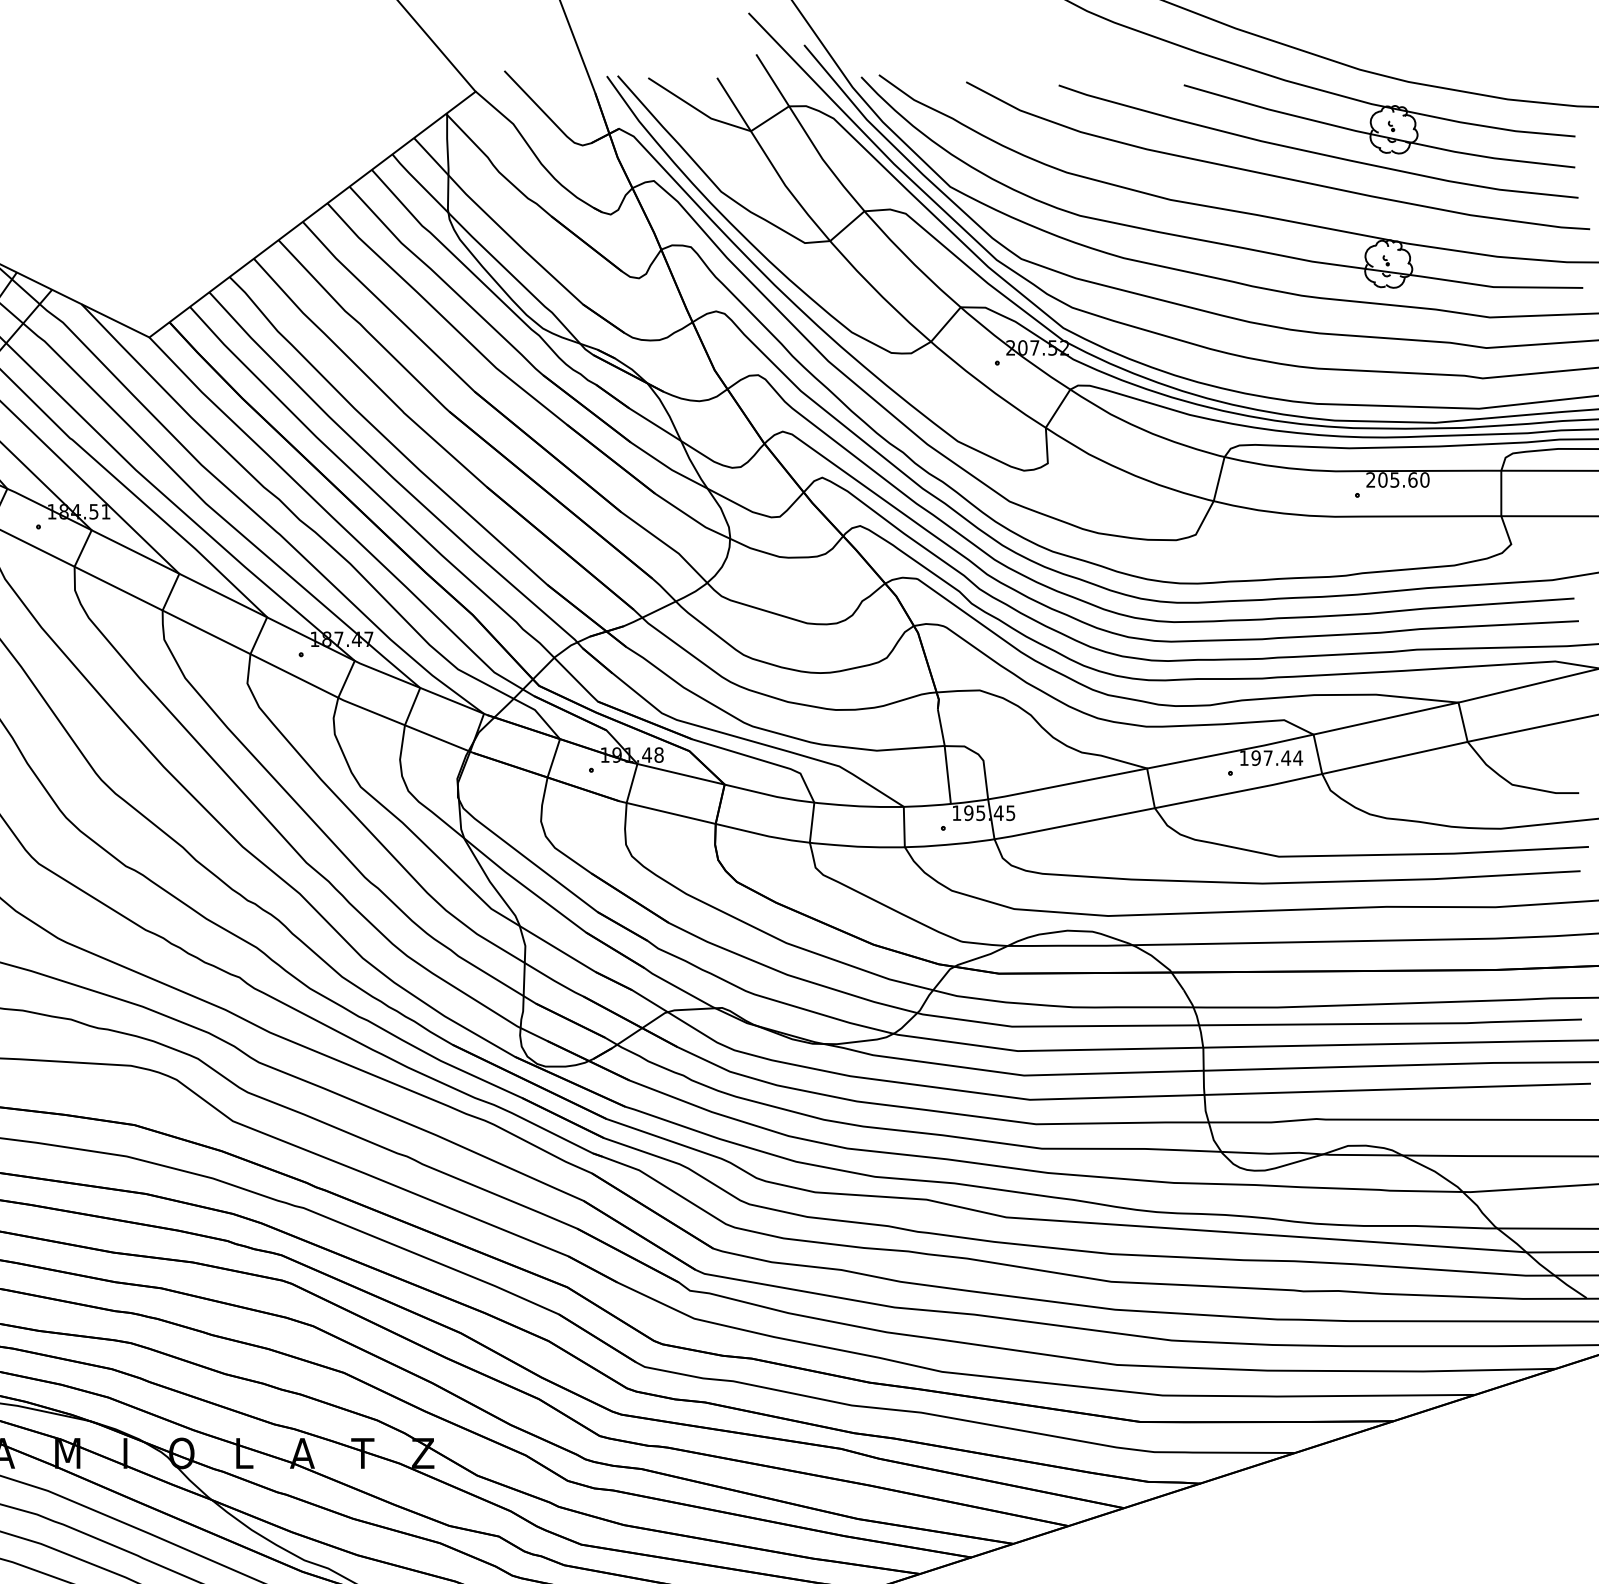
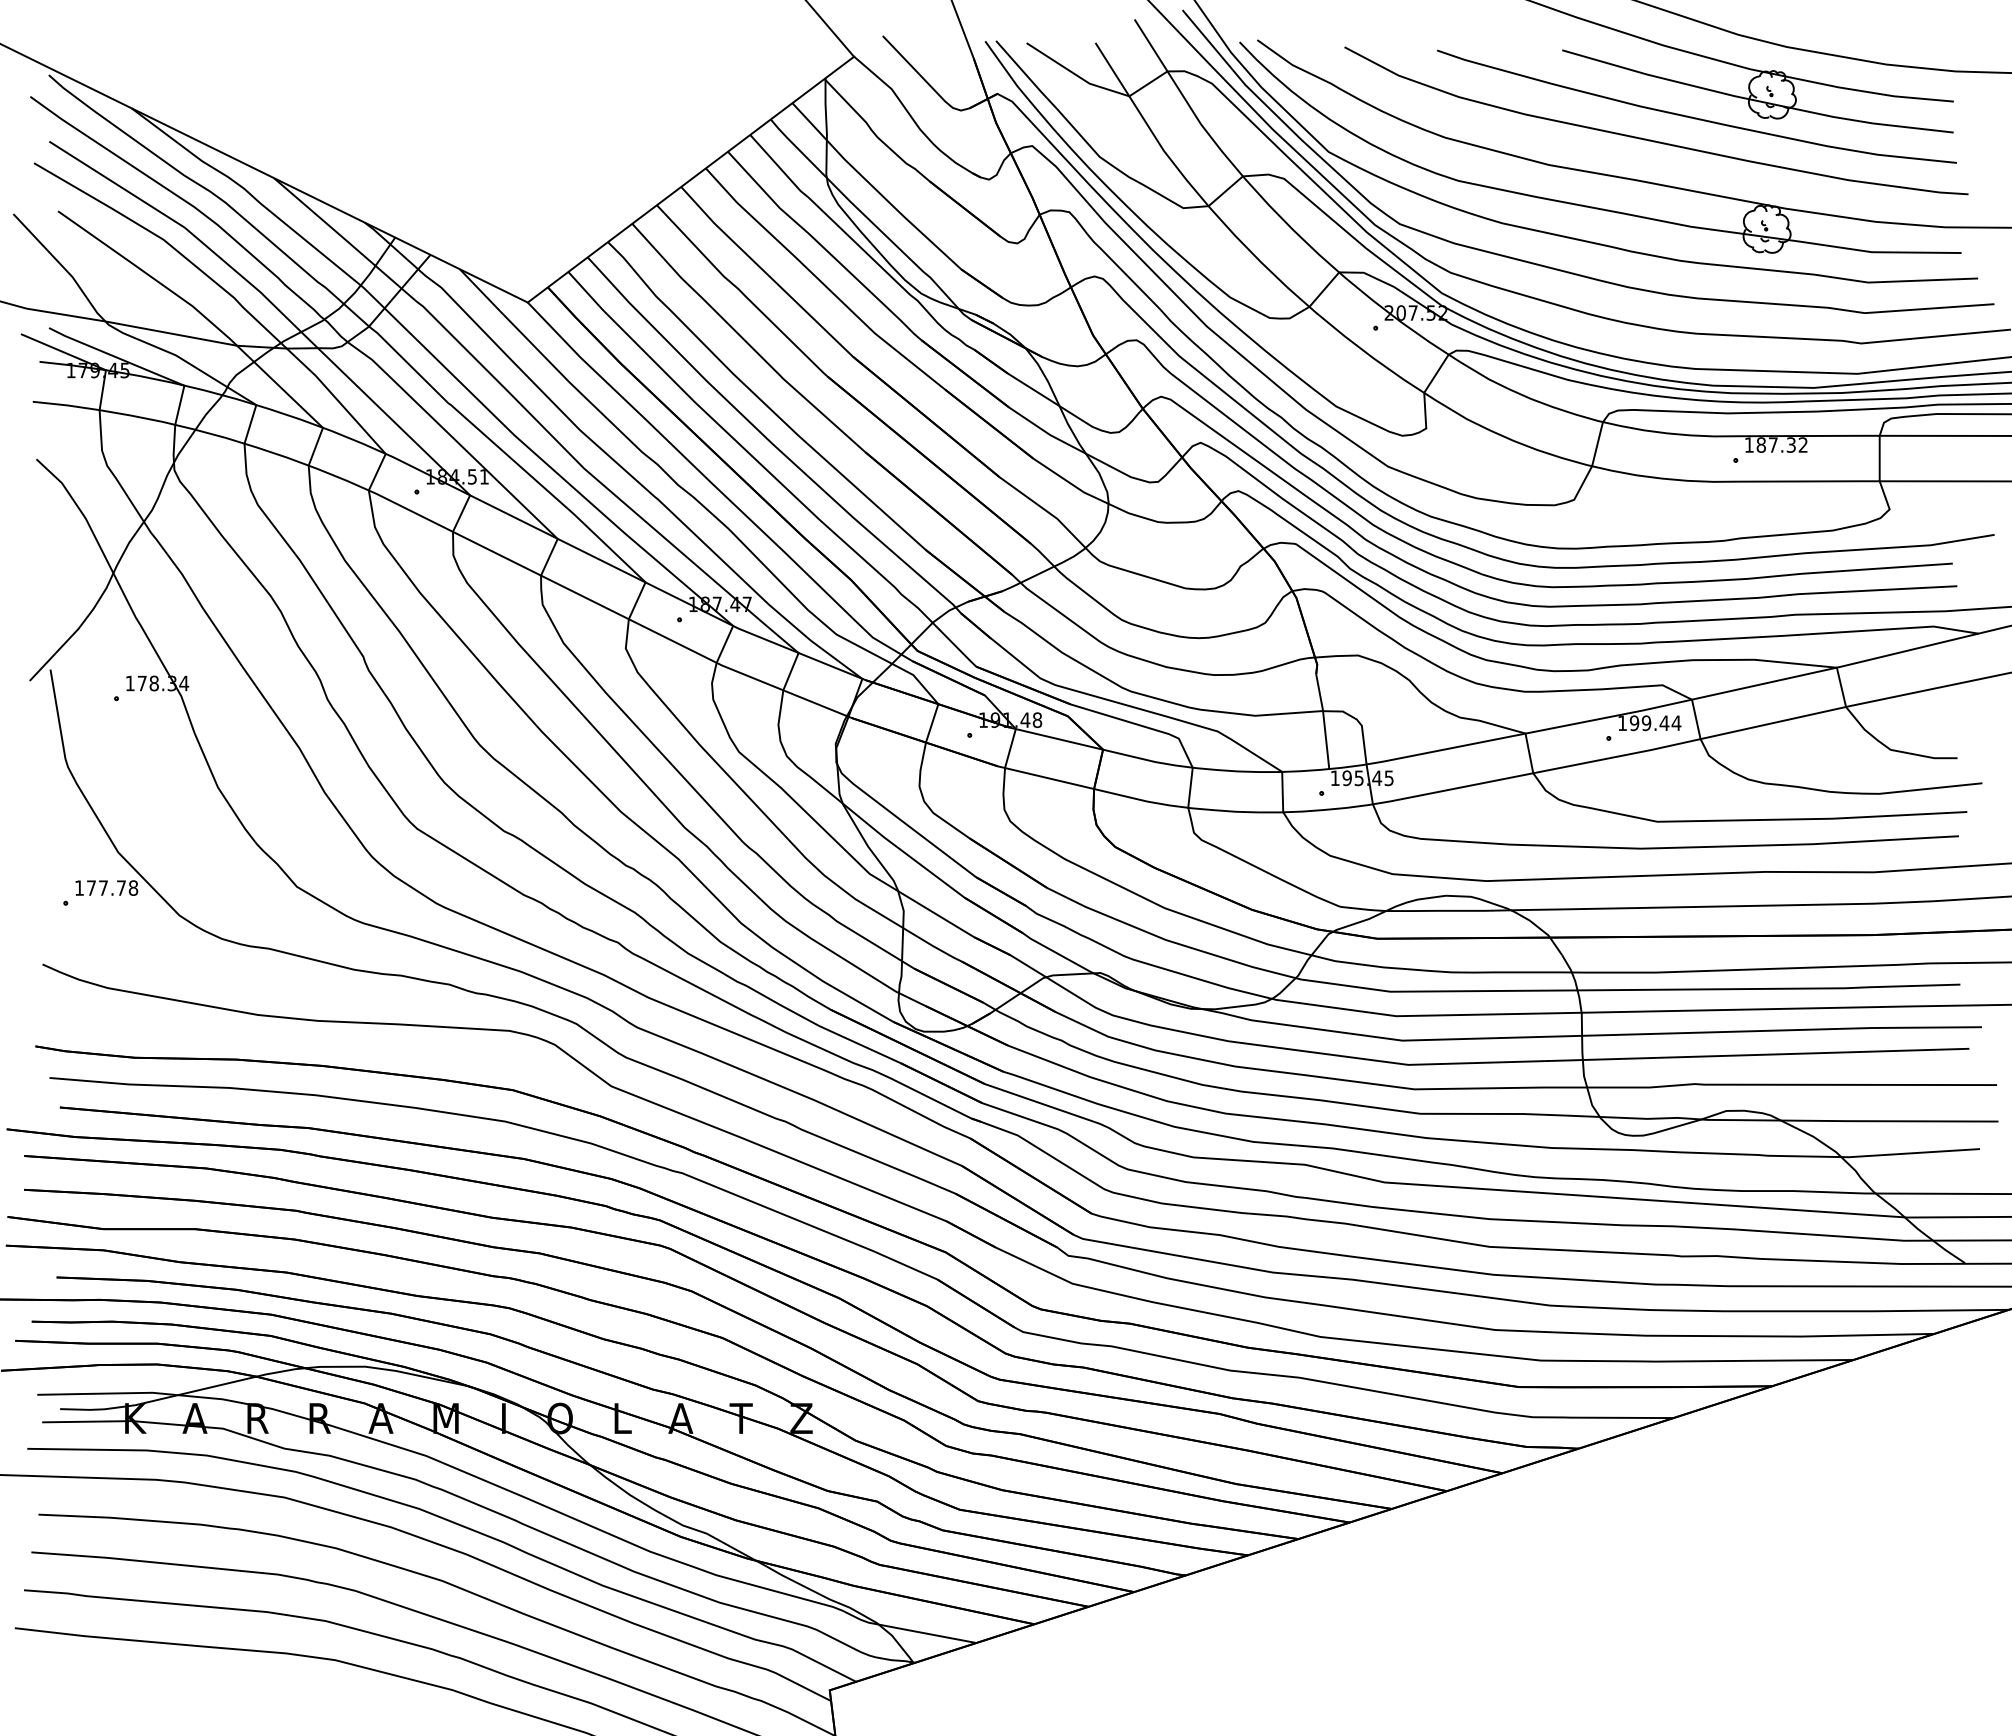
text: (1397, 479) -> (1775, 444), 205.60 -> 187.32
text: (1268, 758) -> (1646, 723), 197.44 -> 199.44

